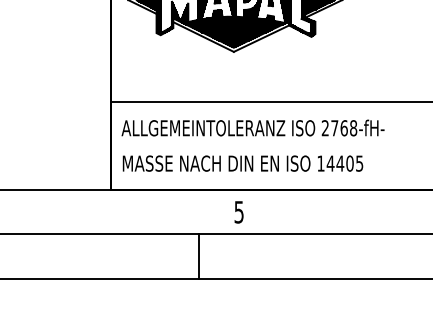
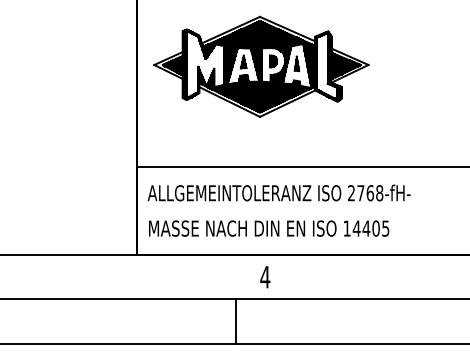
text: (239, 212) -> (265, 277), 5 -> 4
line: (199, 256) -> (236, 321), moved

